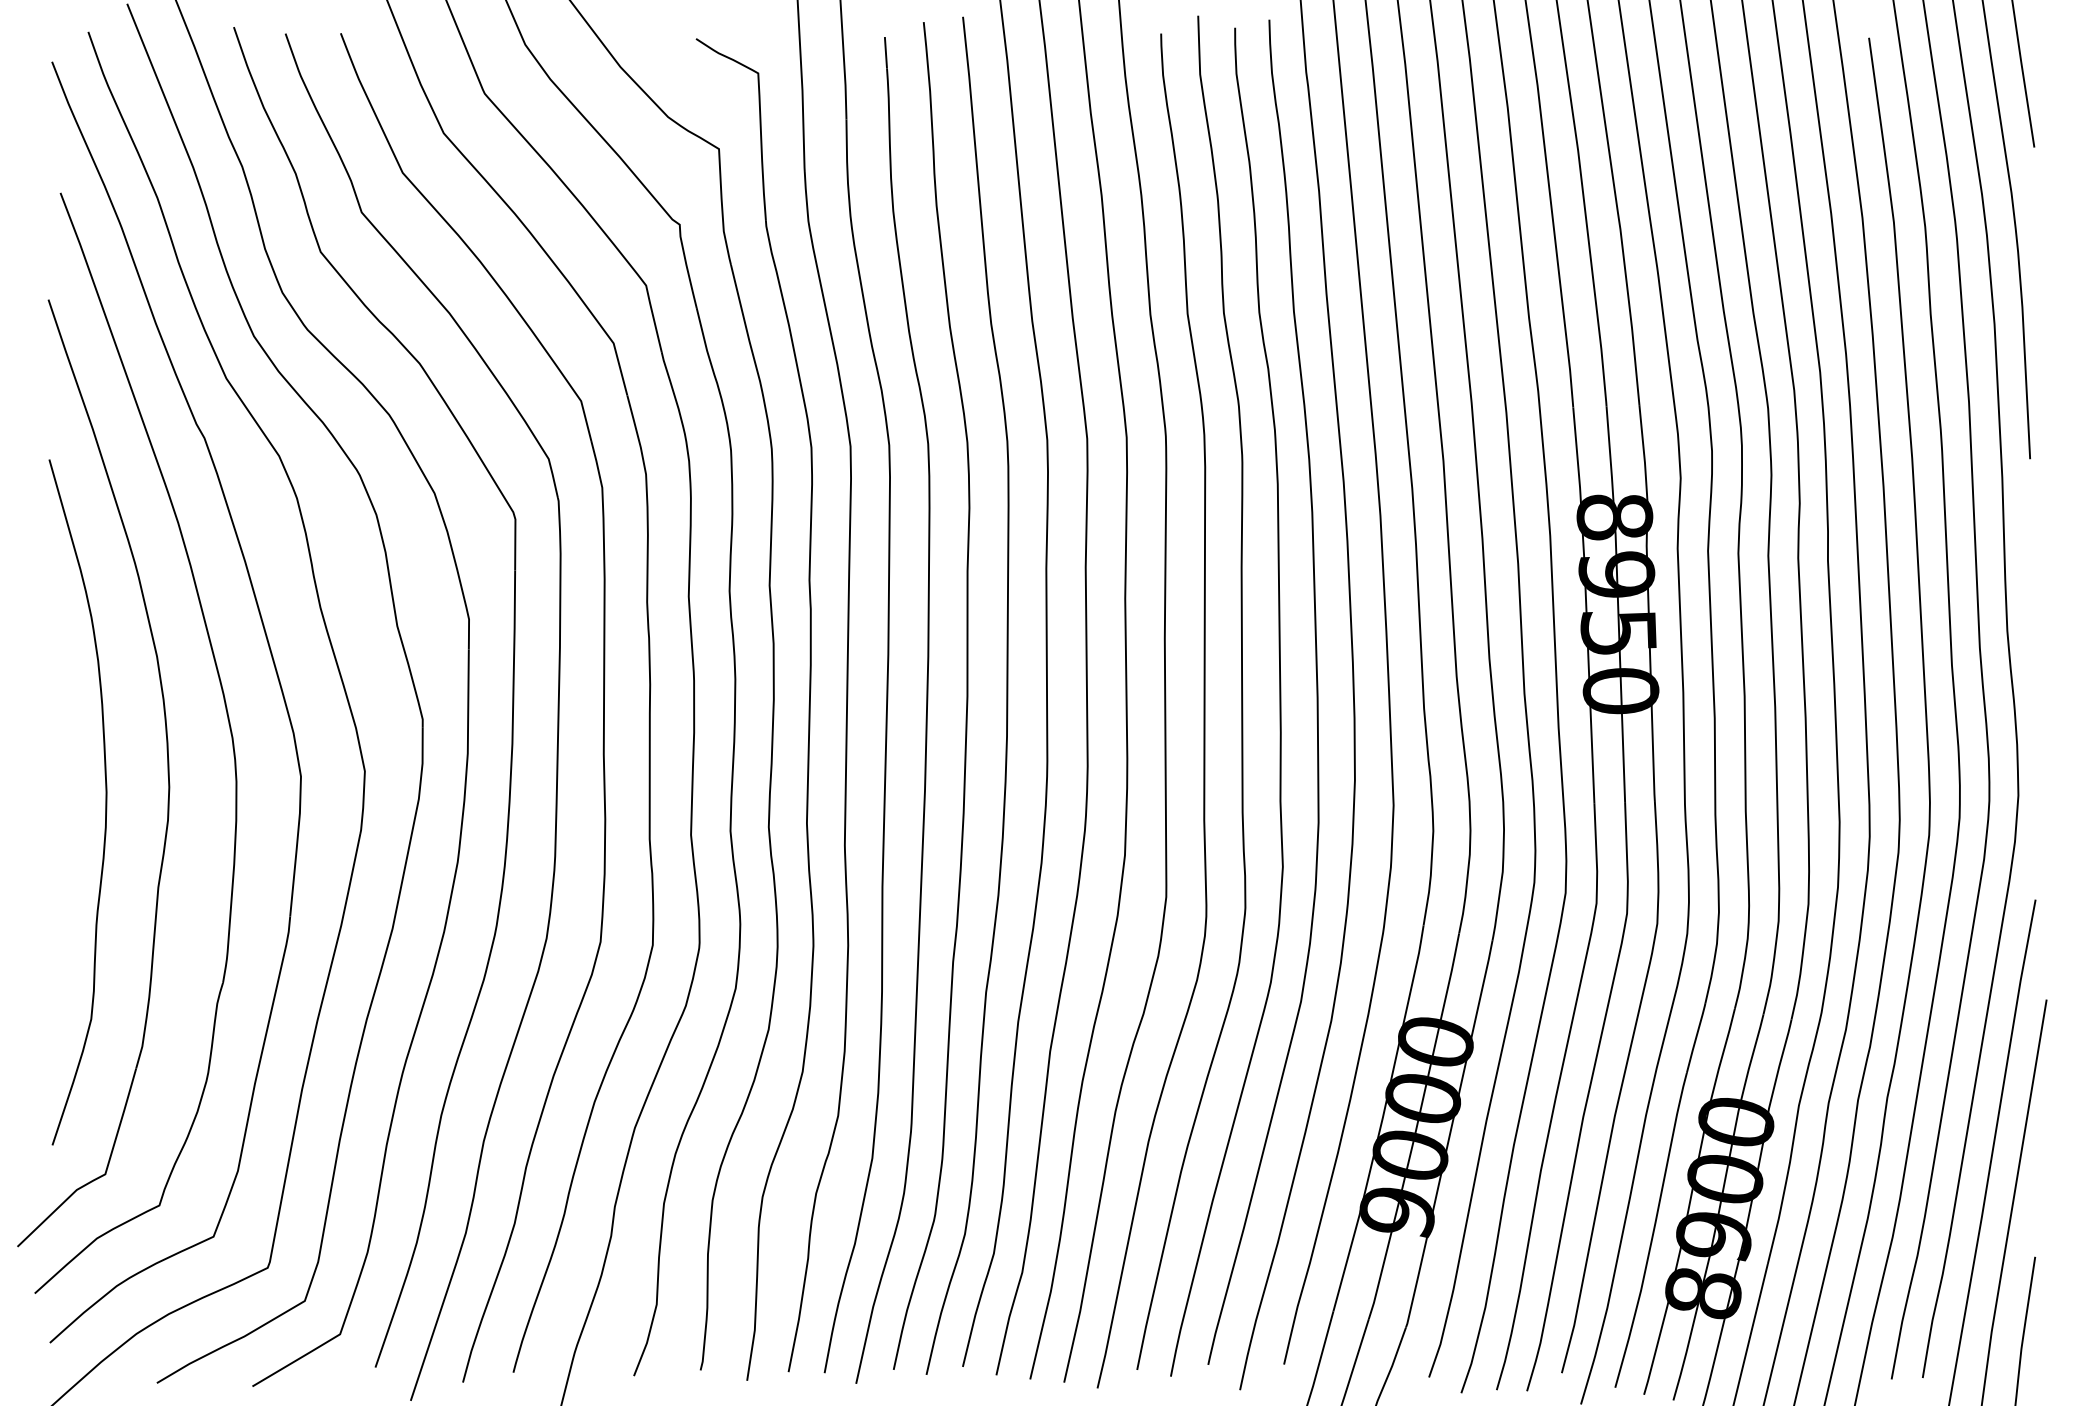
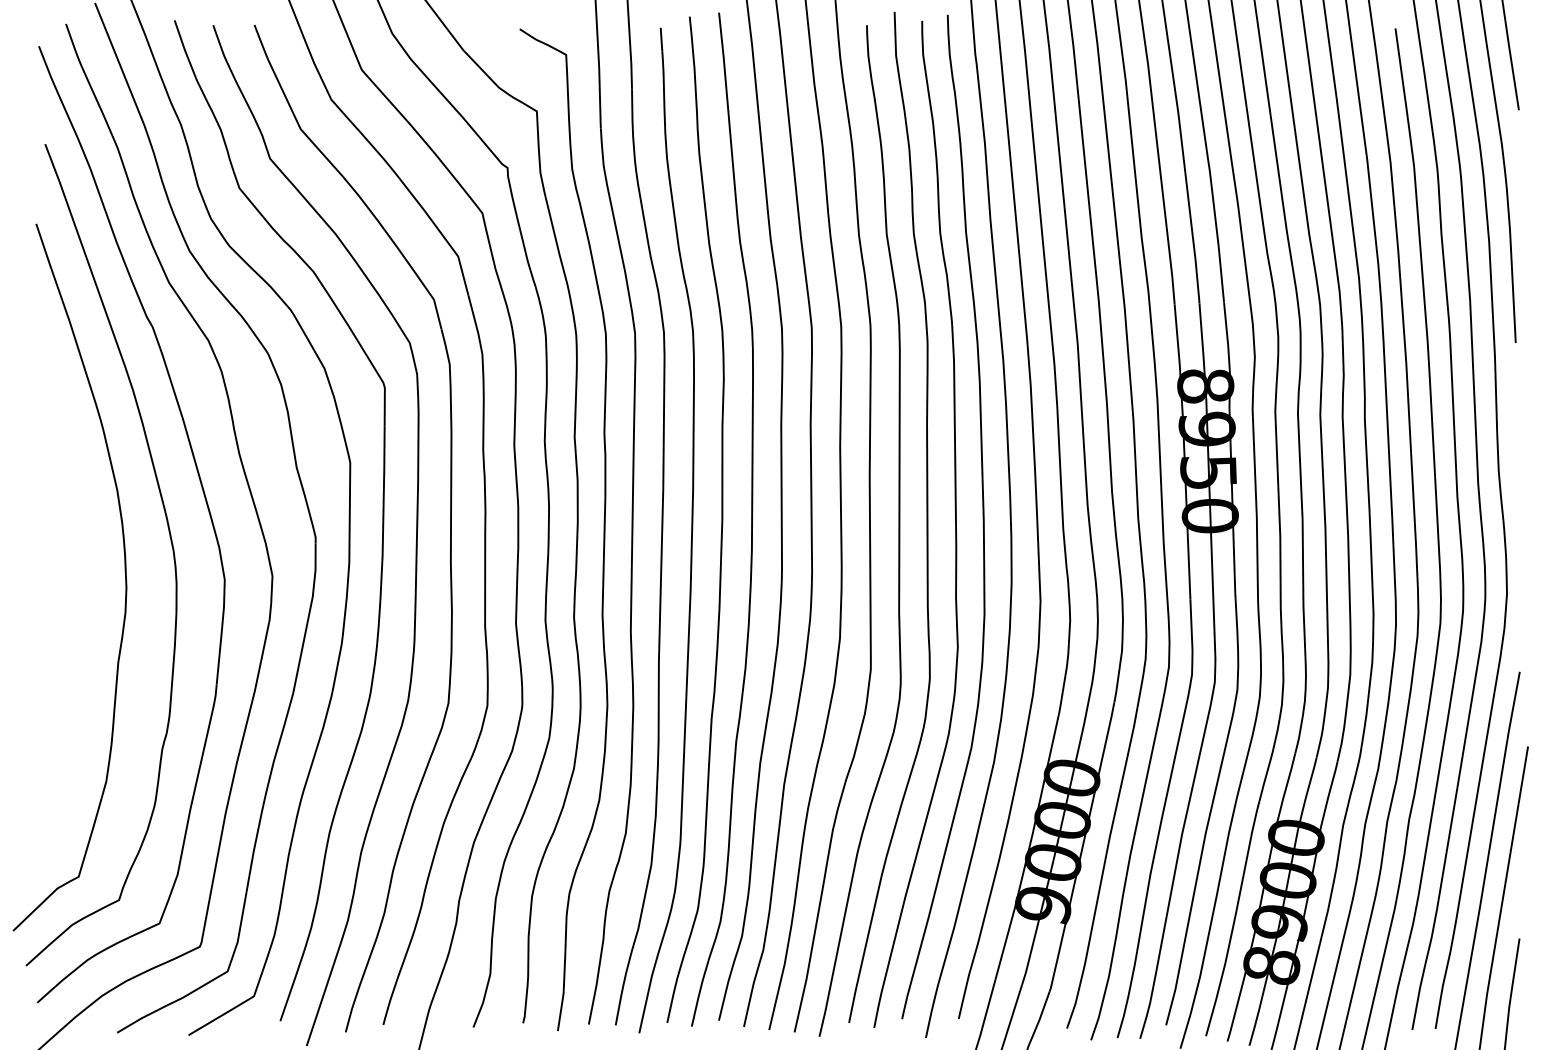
curve: (105, 802) -> (78, 599), removed

